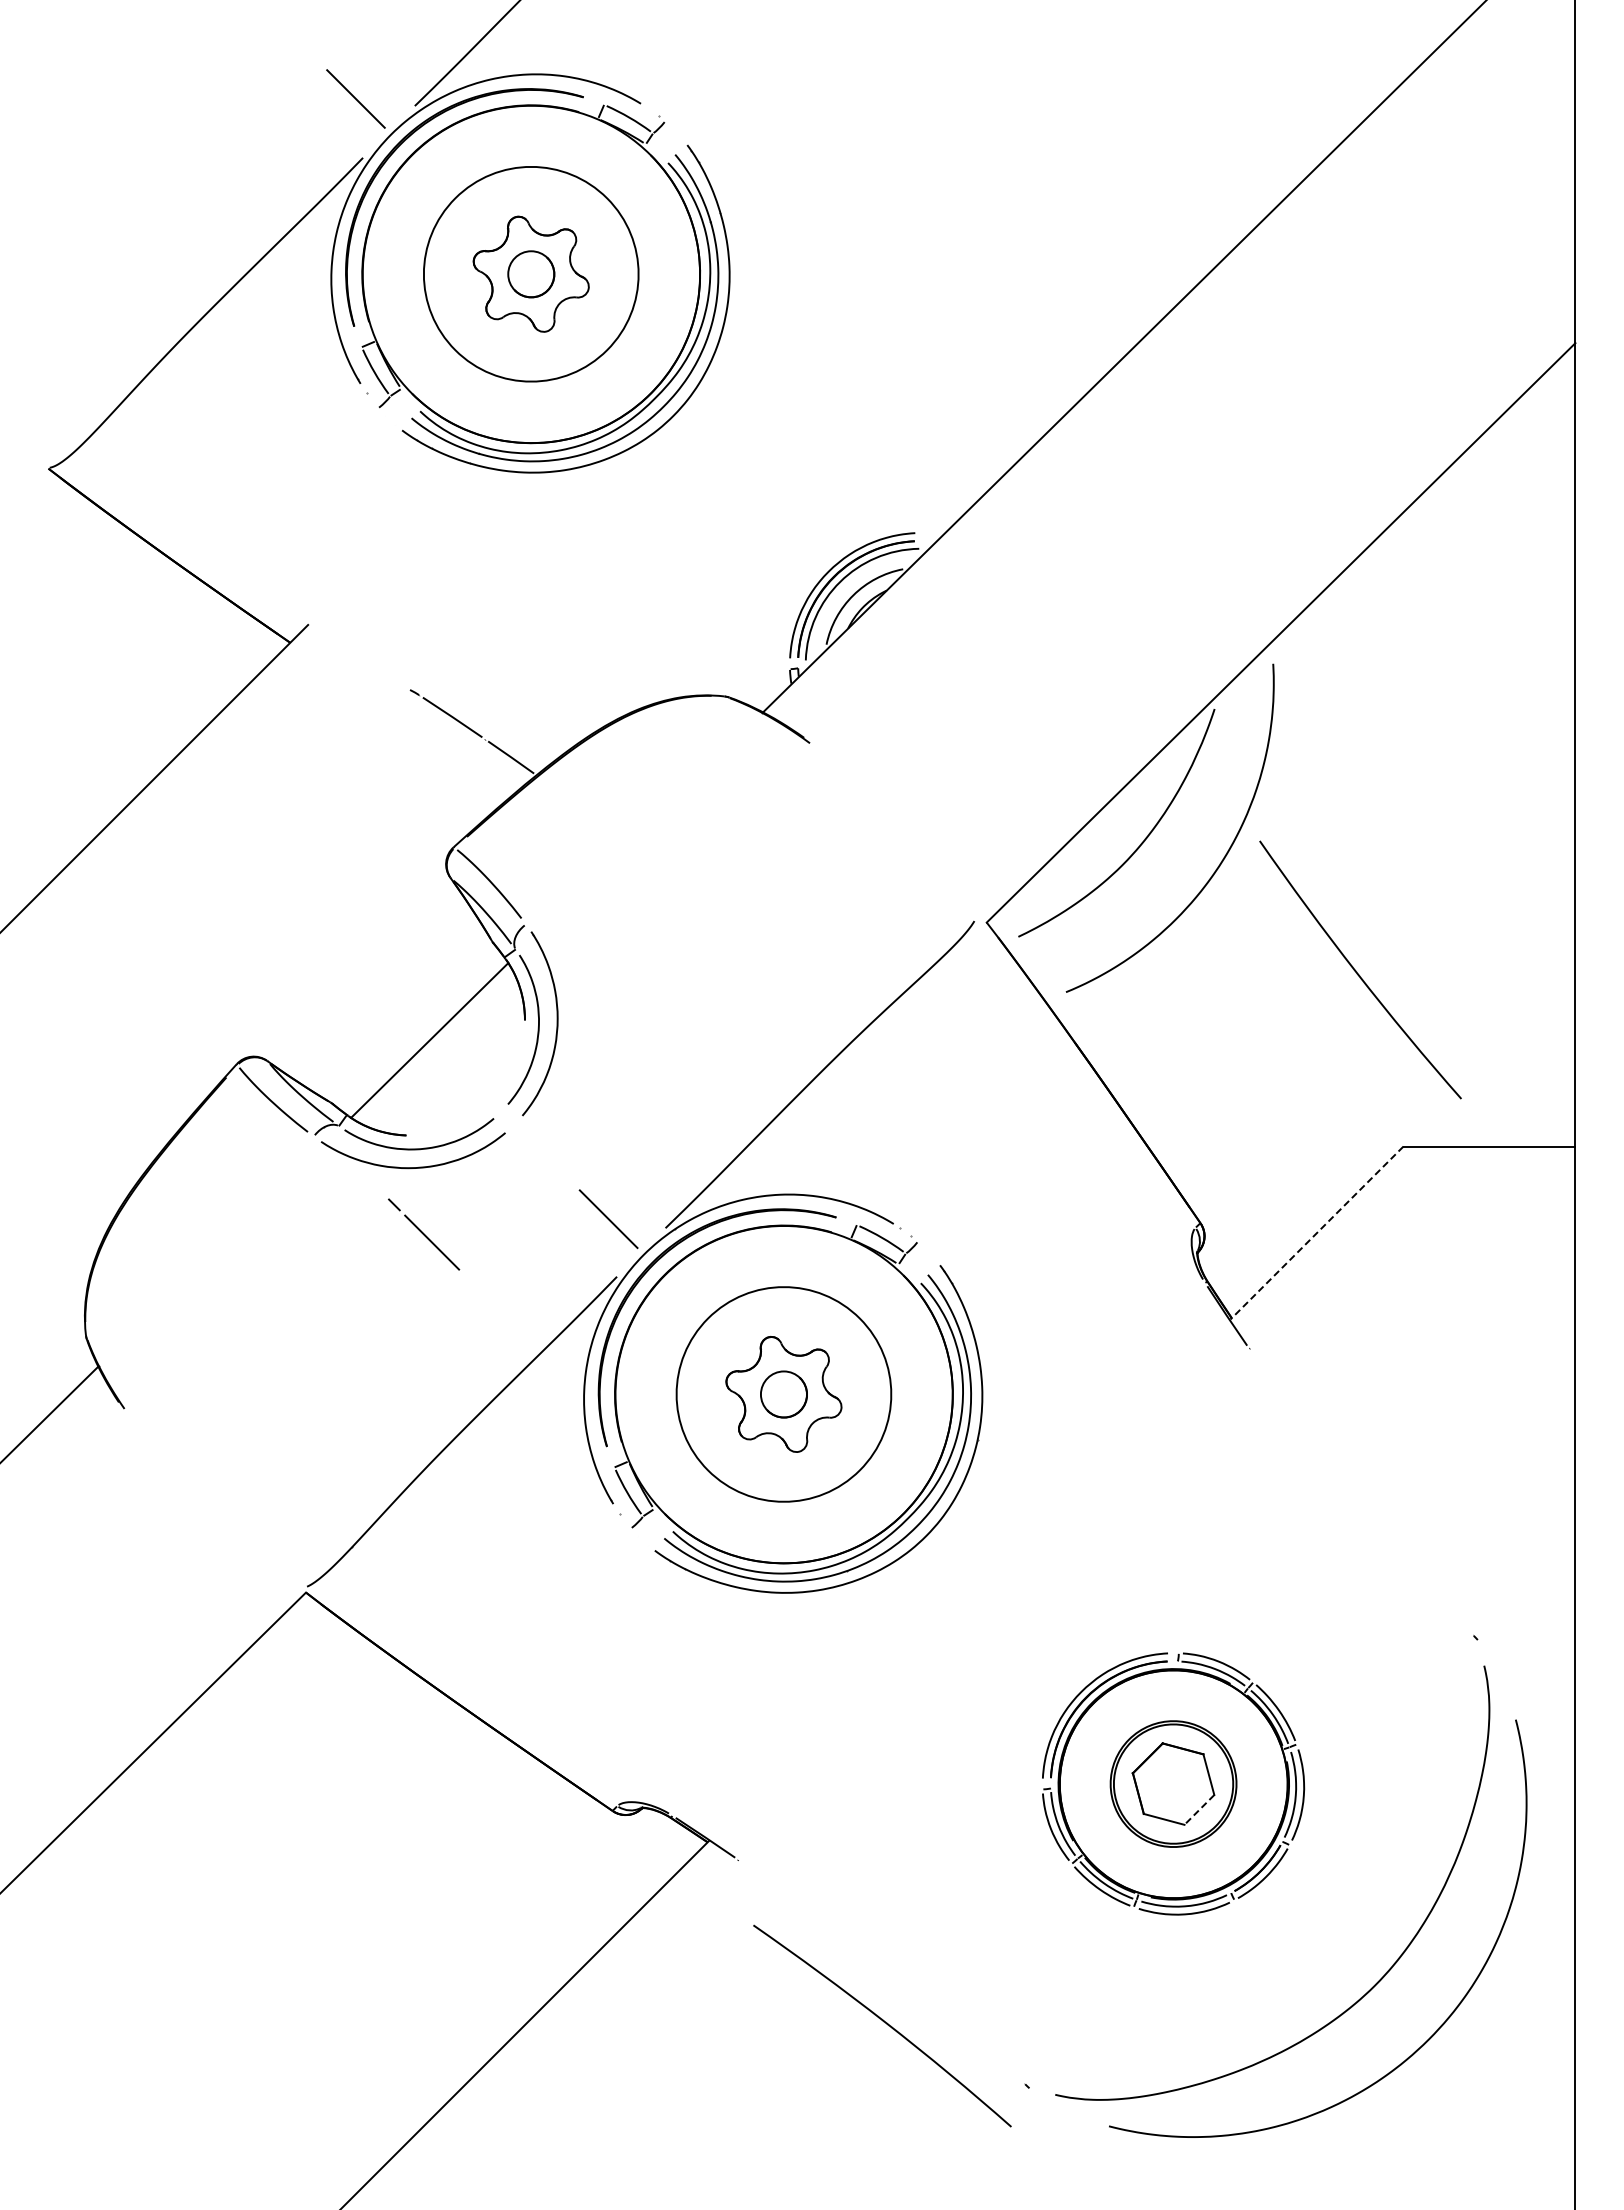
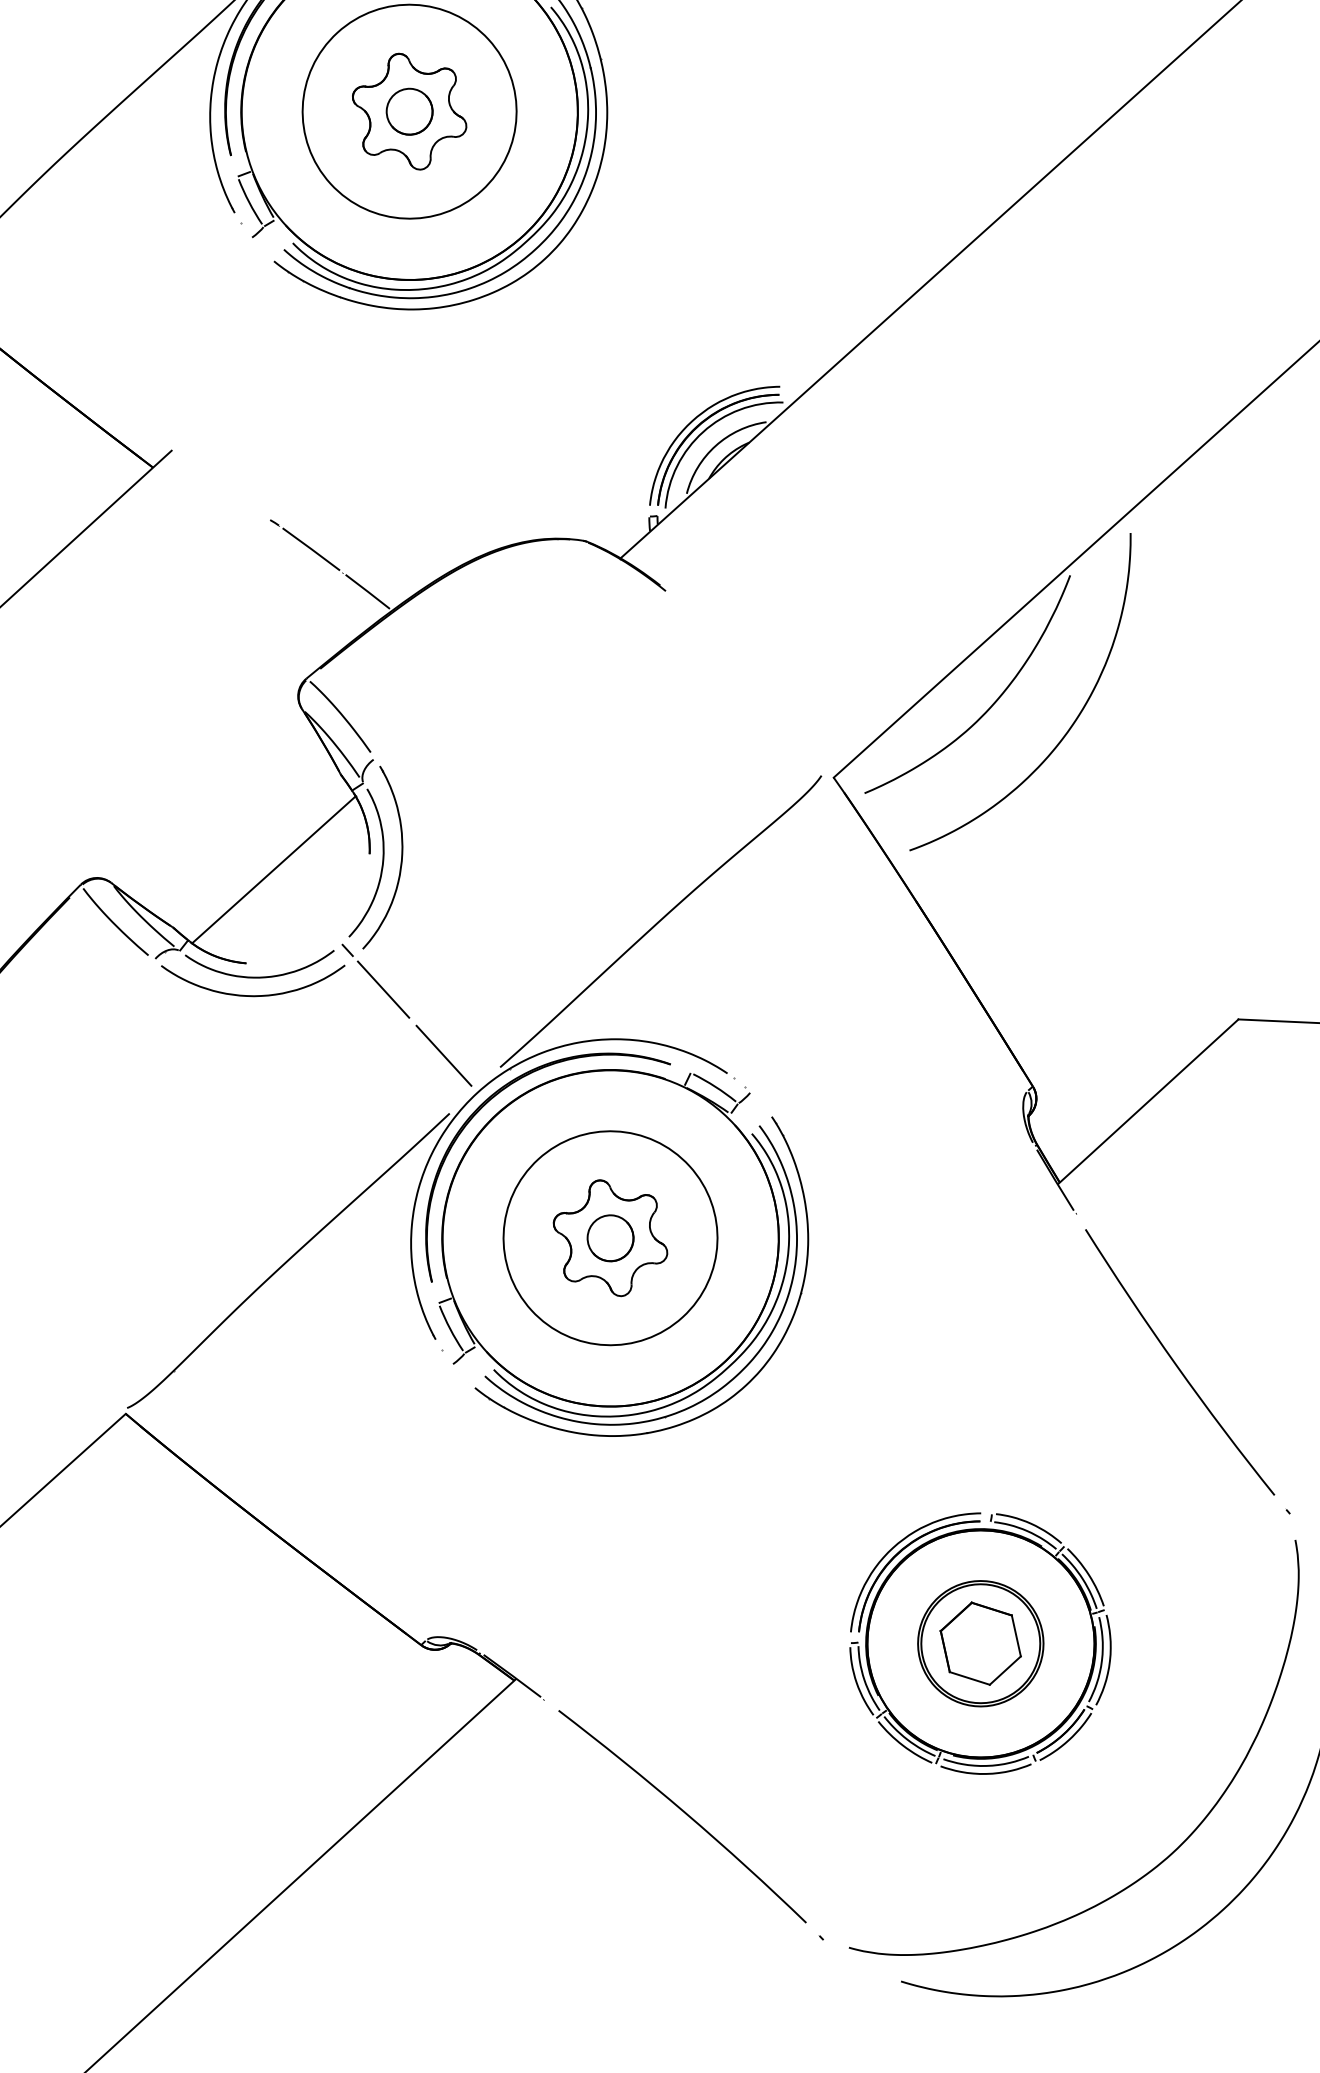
curve: (1356, 970) -> (1176, 1362), moved
line: (1316, 1233) -> (1147, 1102), dashed -> solid
line: (424, 1234) -> (376, 981), moved
line: (1199, 1810) -> (1005, 1671), dashed -> solid
curve: (883, 2022) -> (683, 1813), moved

